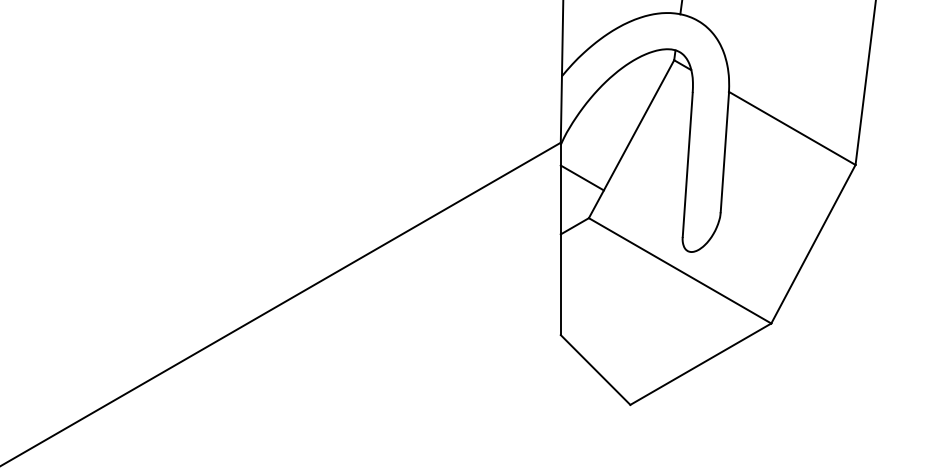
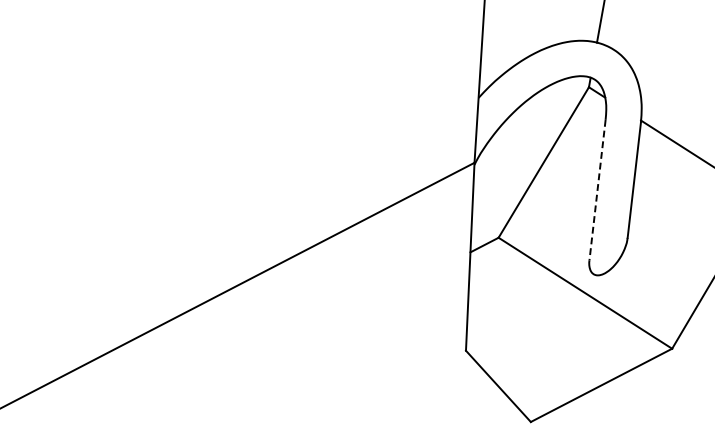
line: (687, 165) -> (597, 190), solid -> dashed
line: (581, 177) -> (493, 197), removed

